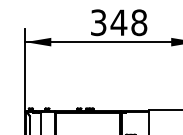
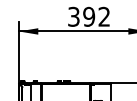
text: (128, 22) -> (96, 16), 348 -> 392

